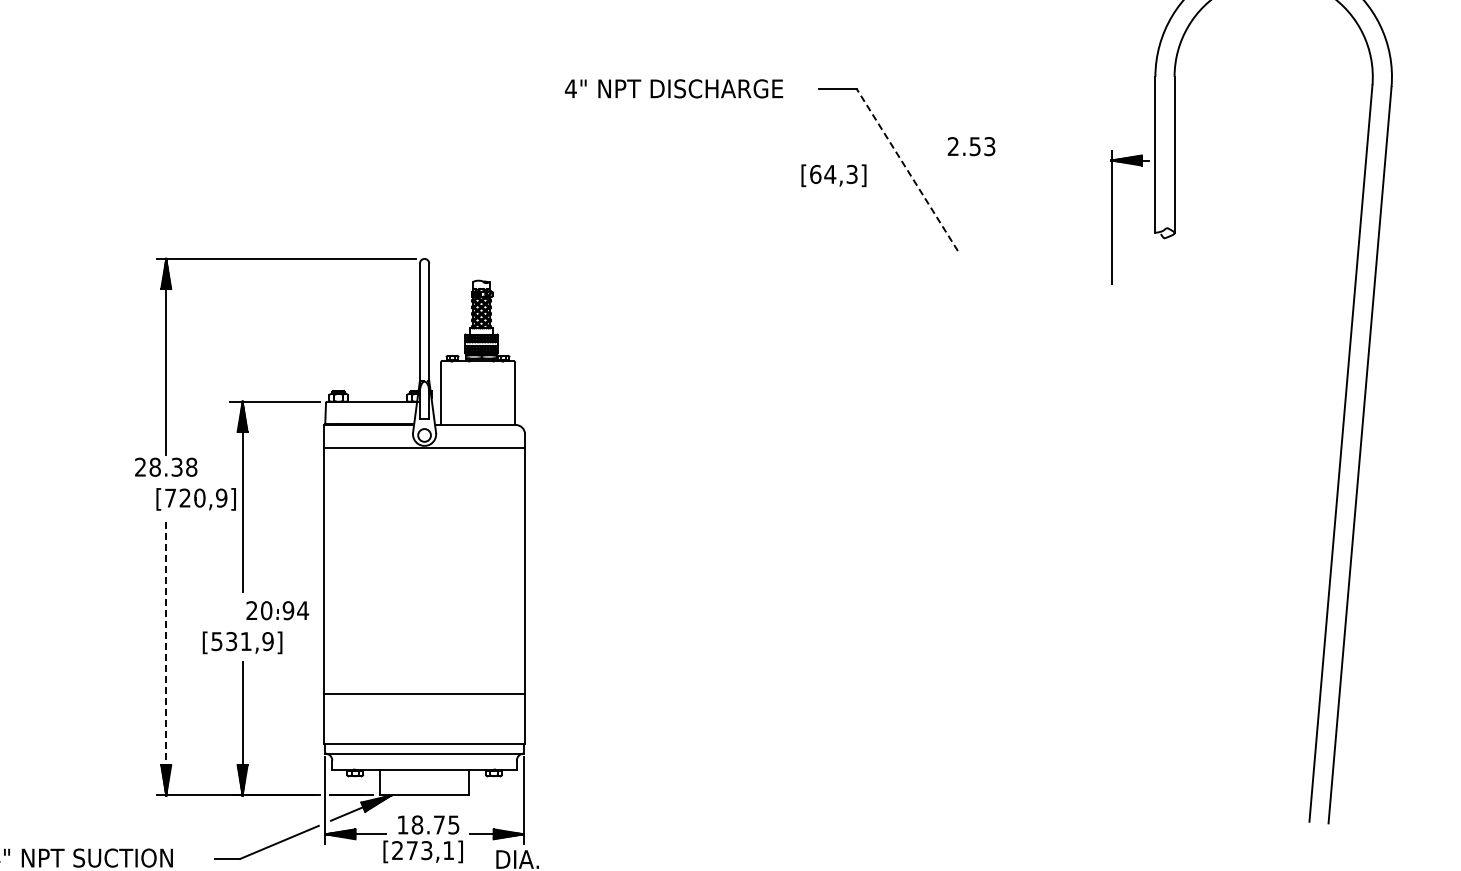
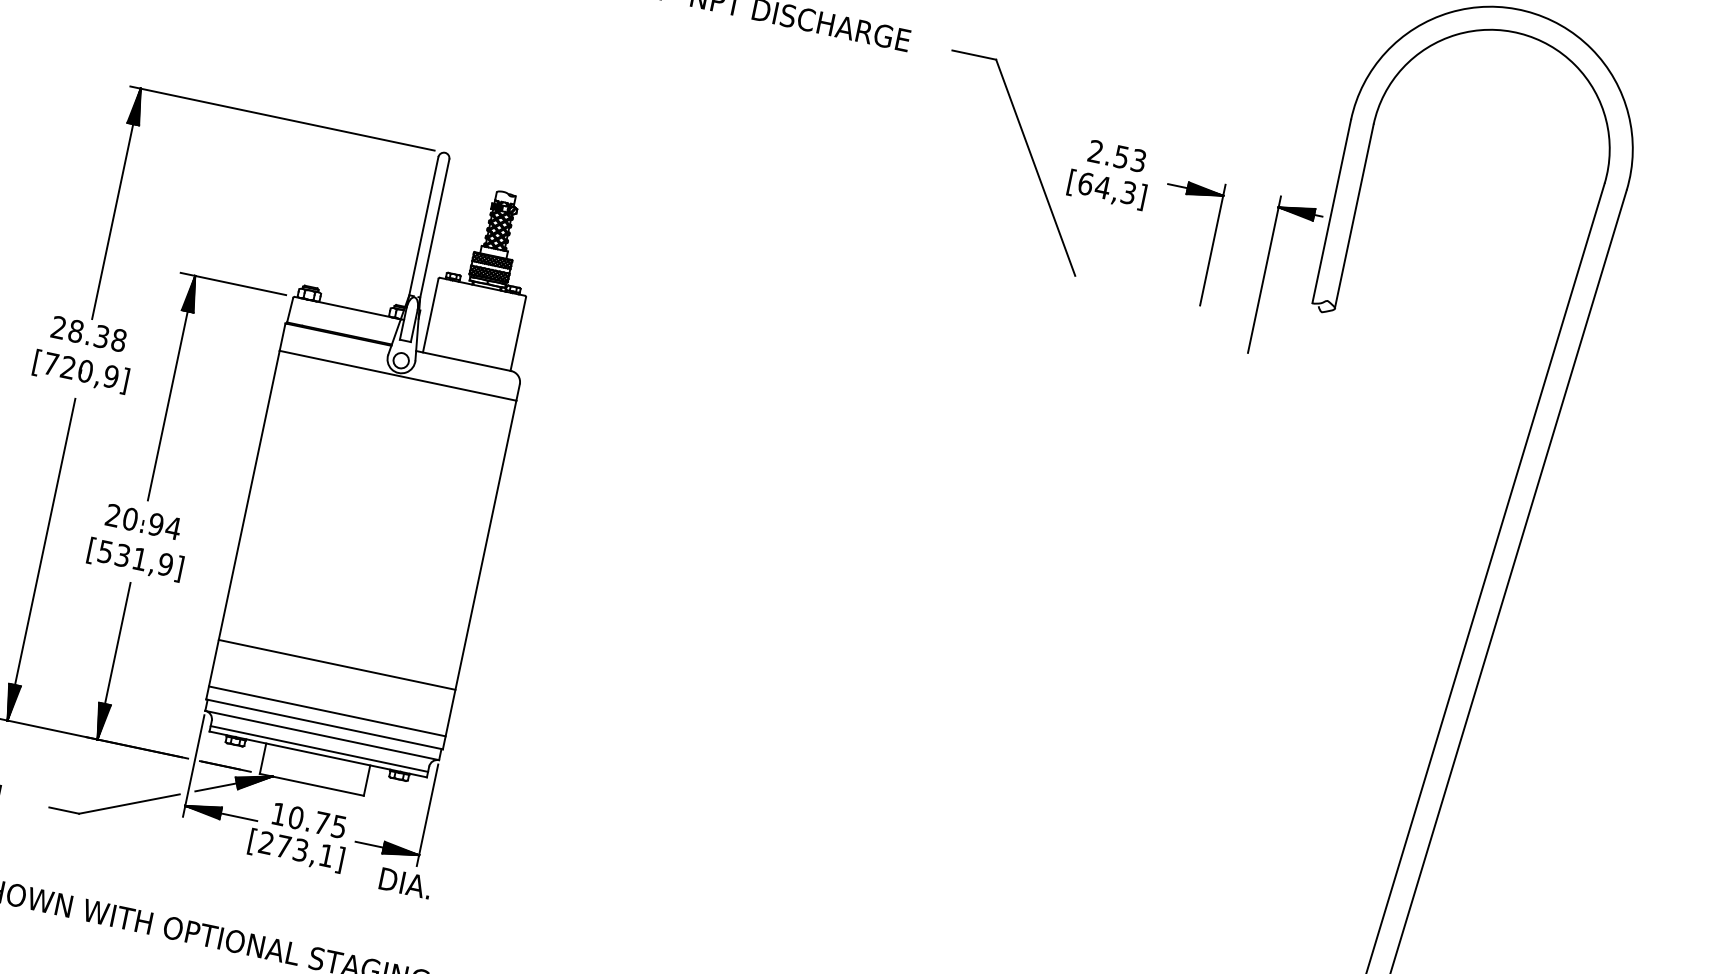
line: (907, 169) -> (1036, 167), dashed -> solid
text: (833, 175) -> (1106, 189), moved
part: (1064, 202) -> (1212, 245), added
part: (195, 499) -> (80, 371), moved
part: (277, 610) -> (143, 521), moved
line: (166, 658) -> (41, 559), dashed -> solid
line: (424, 733) -> (327, 711), added
line: (424, 765) -> (319, 749), added
text: (417, 824) -> (296, 817), 18.75 -> 10.75

